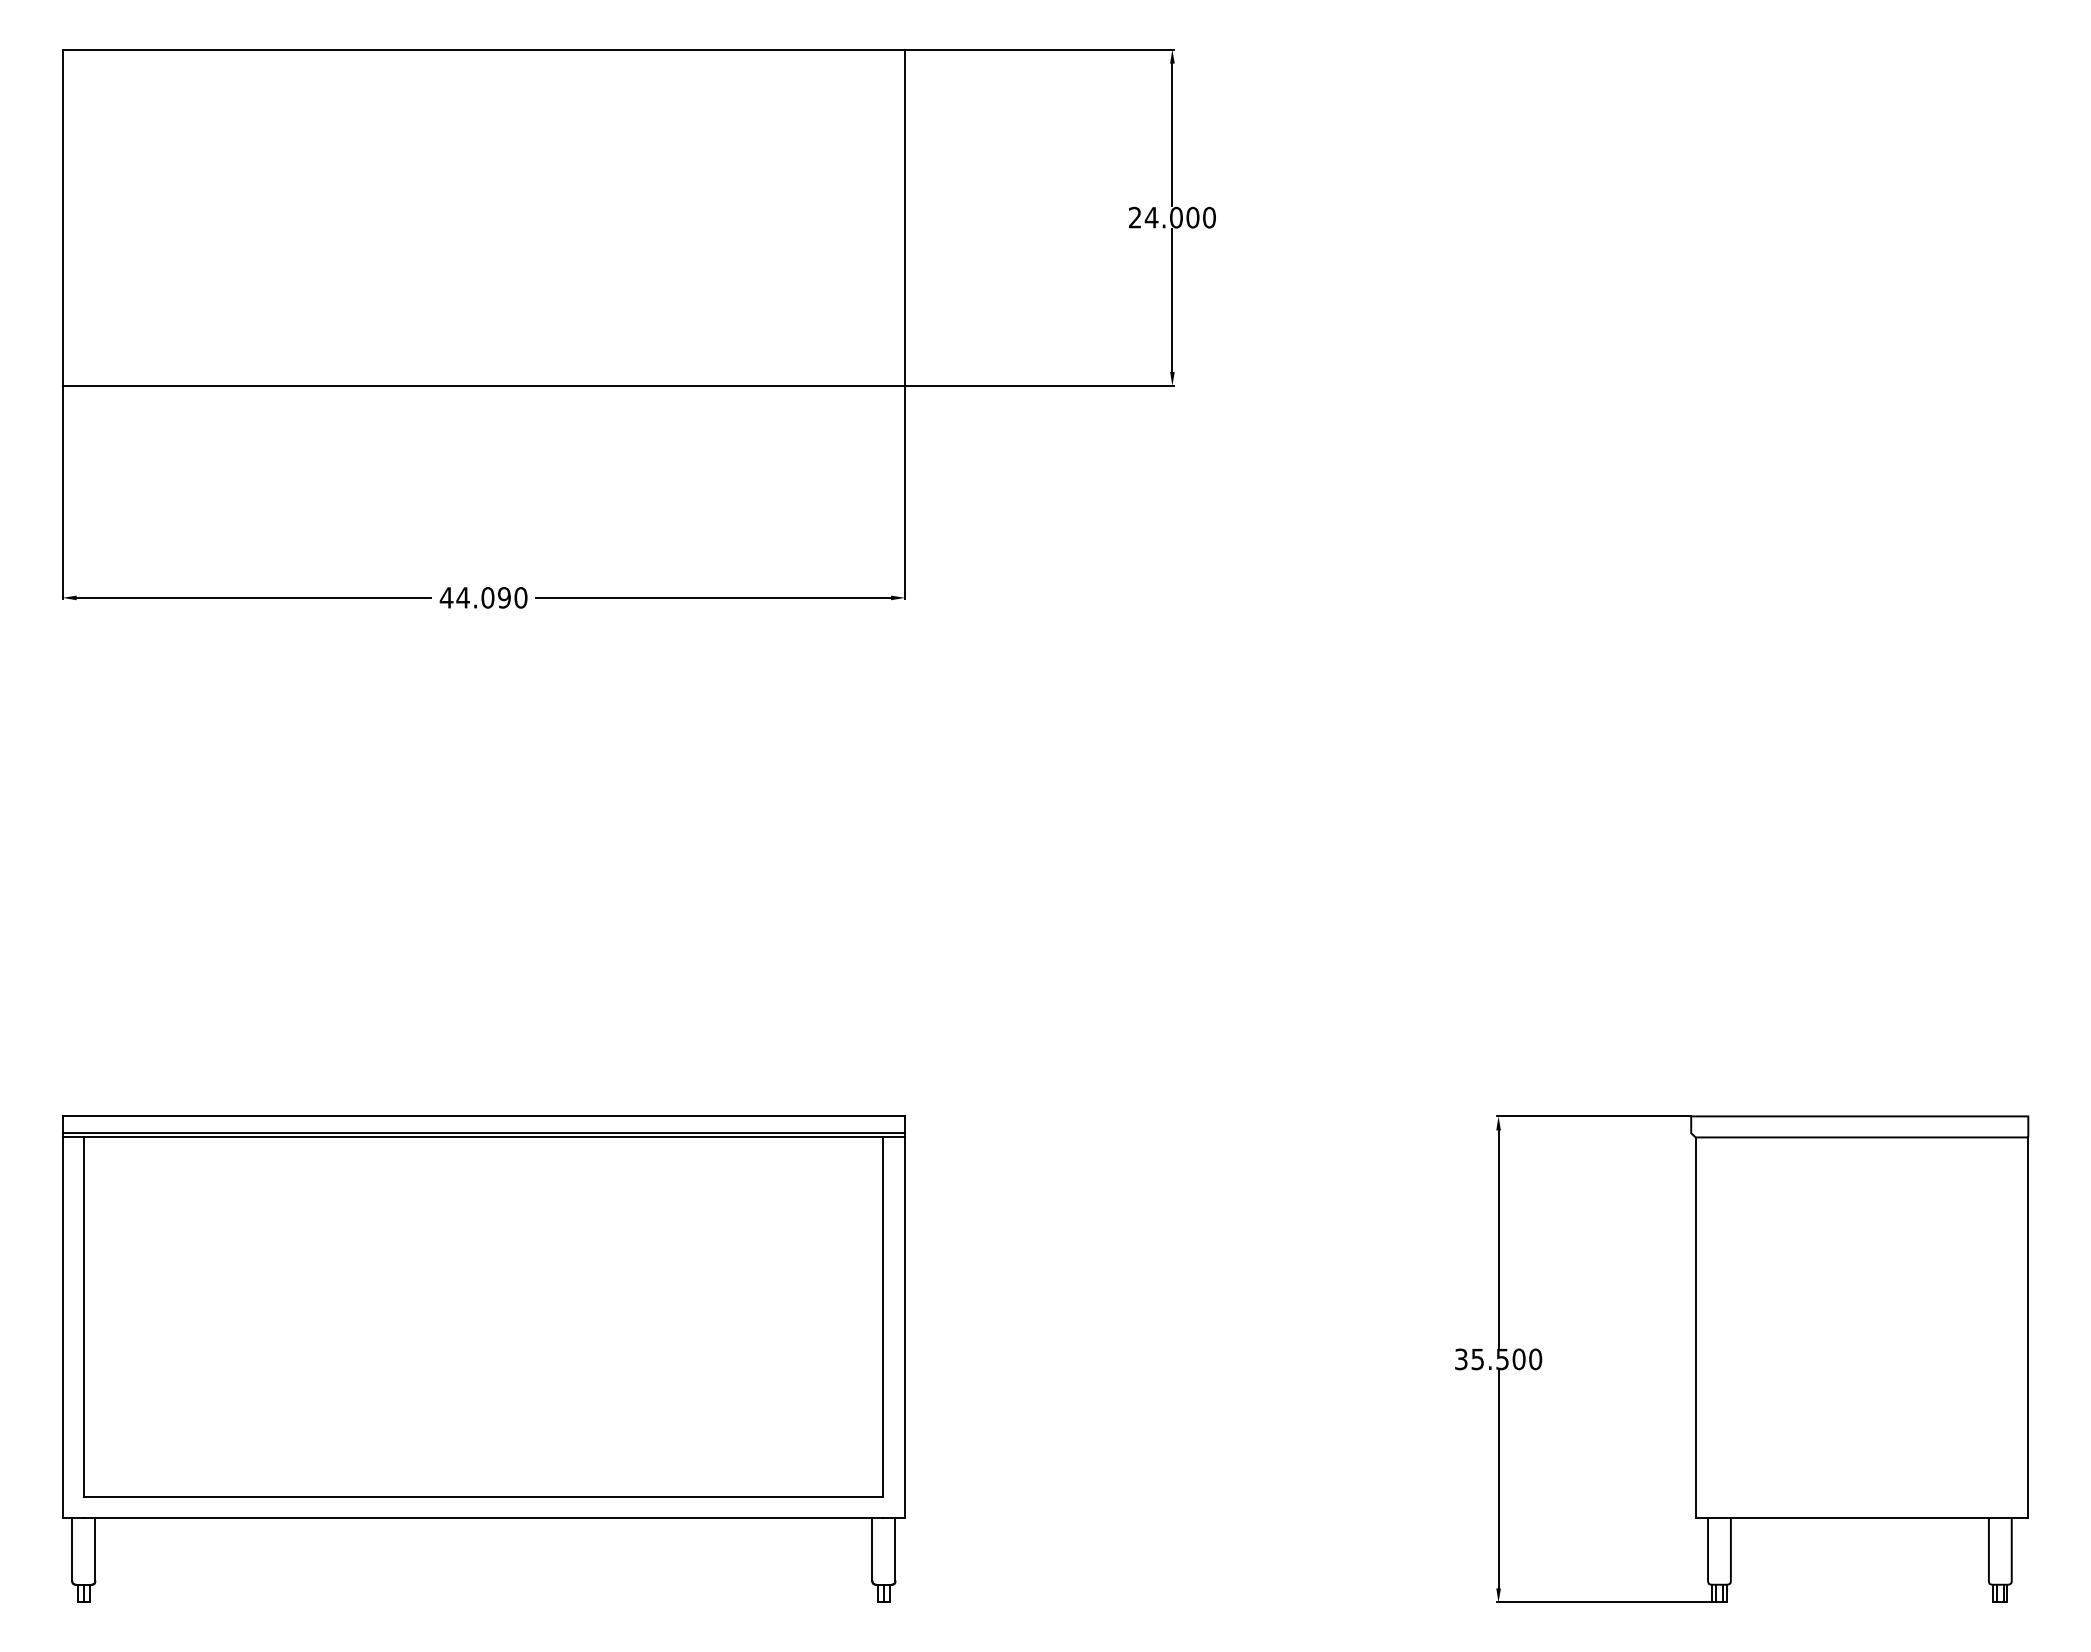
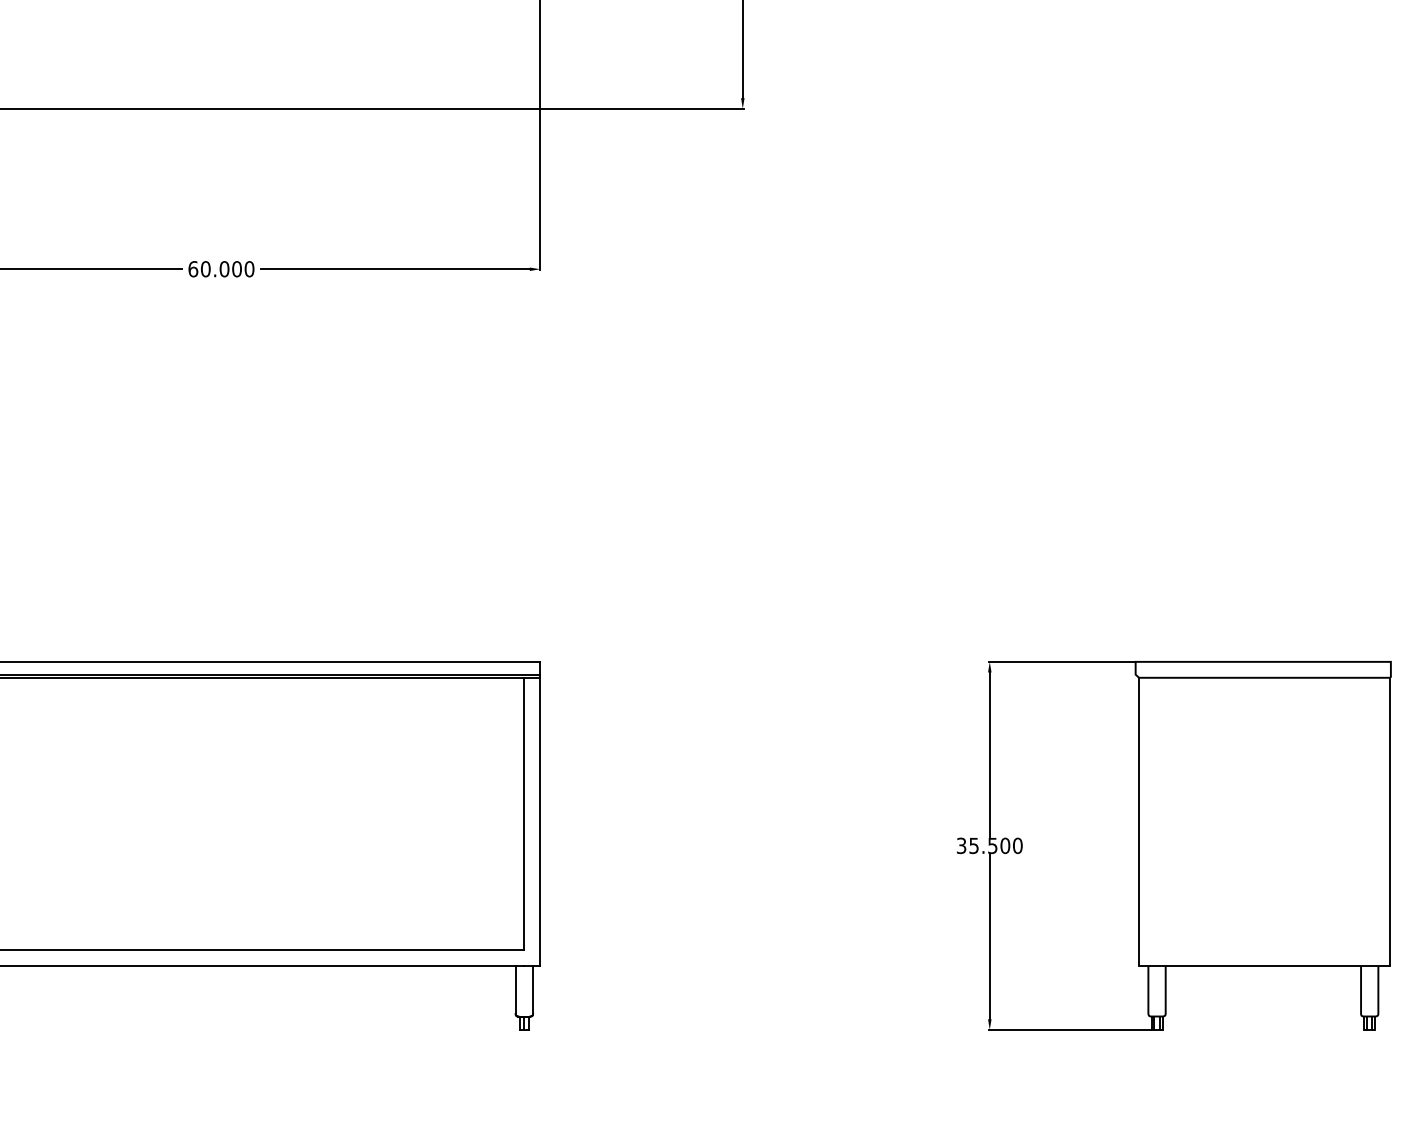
text: (474, 597) -> (214, 268), 44.090 -> 60.000

